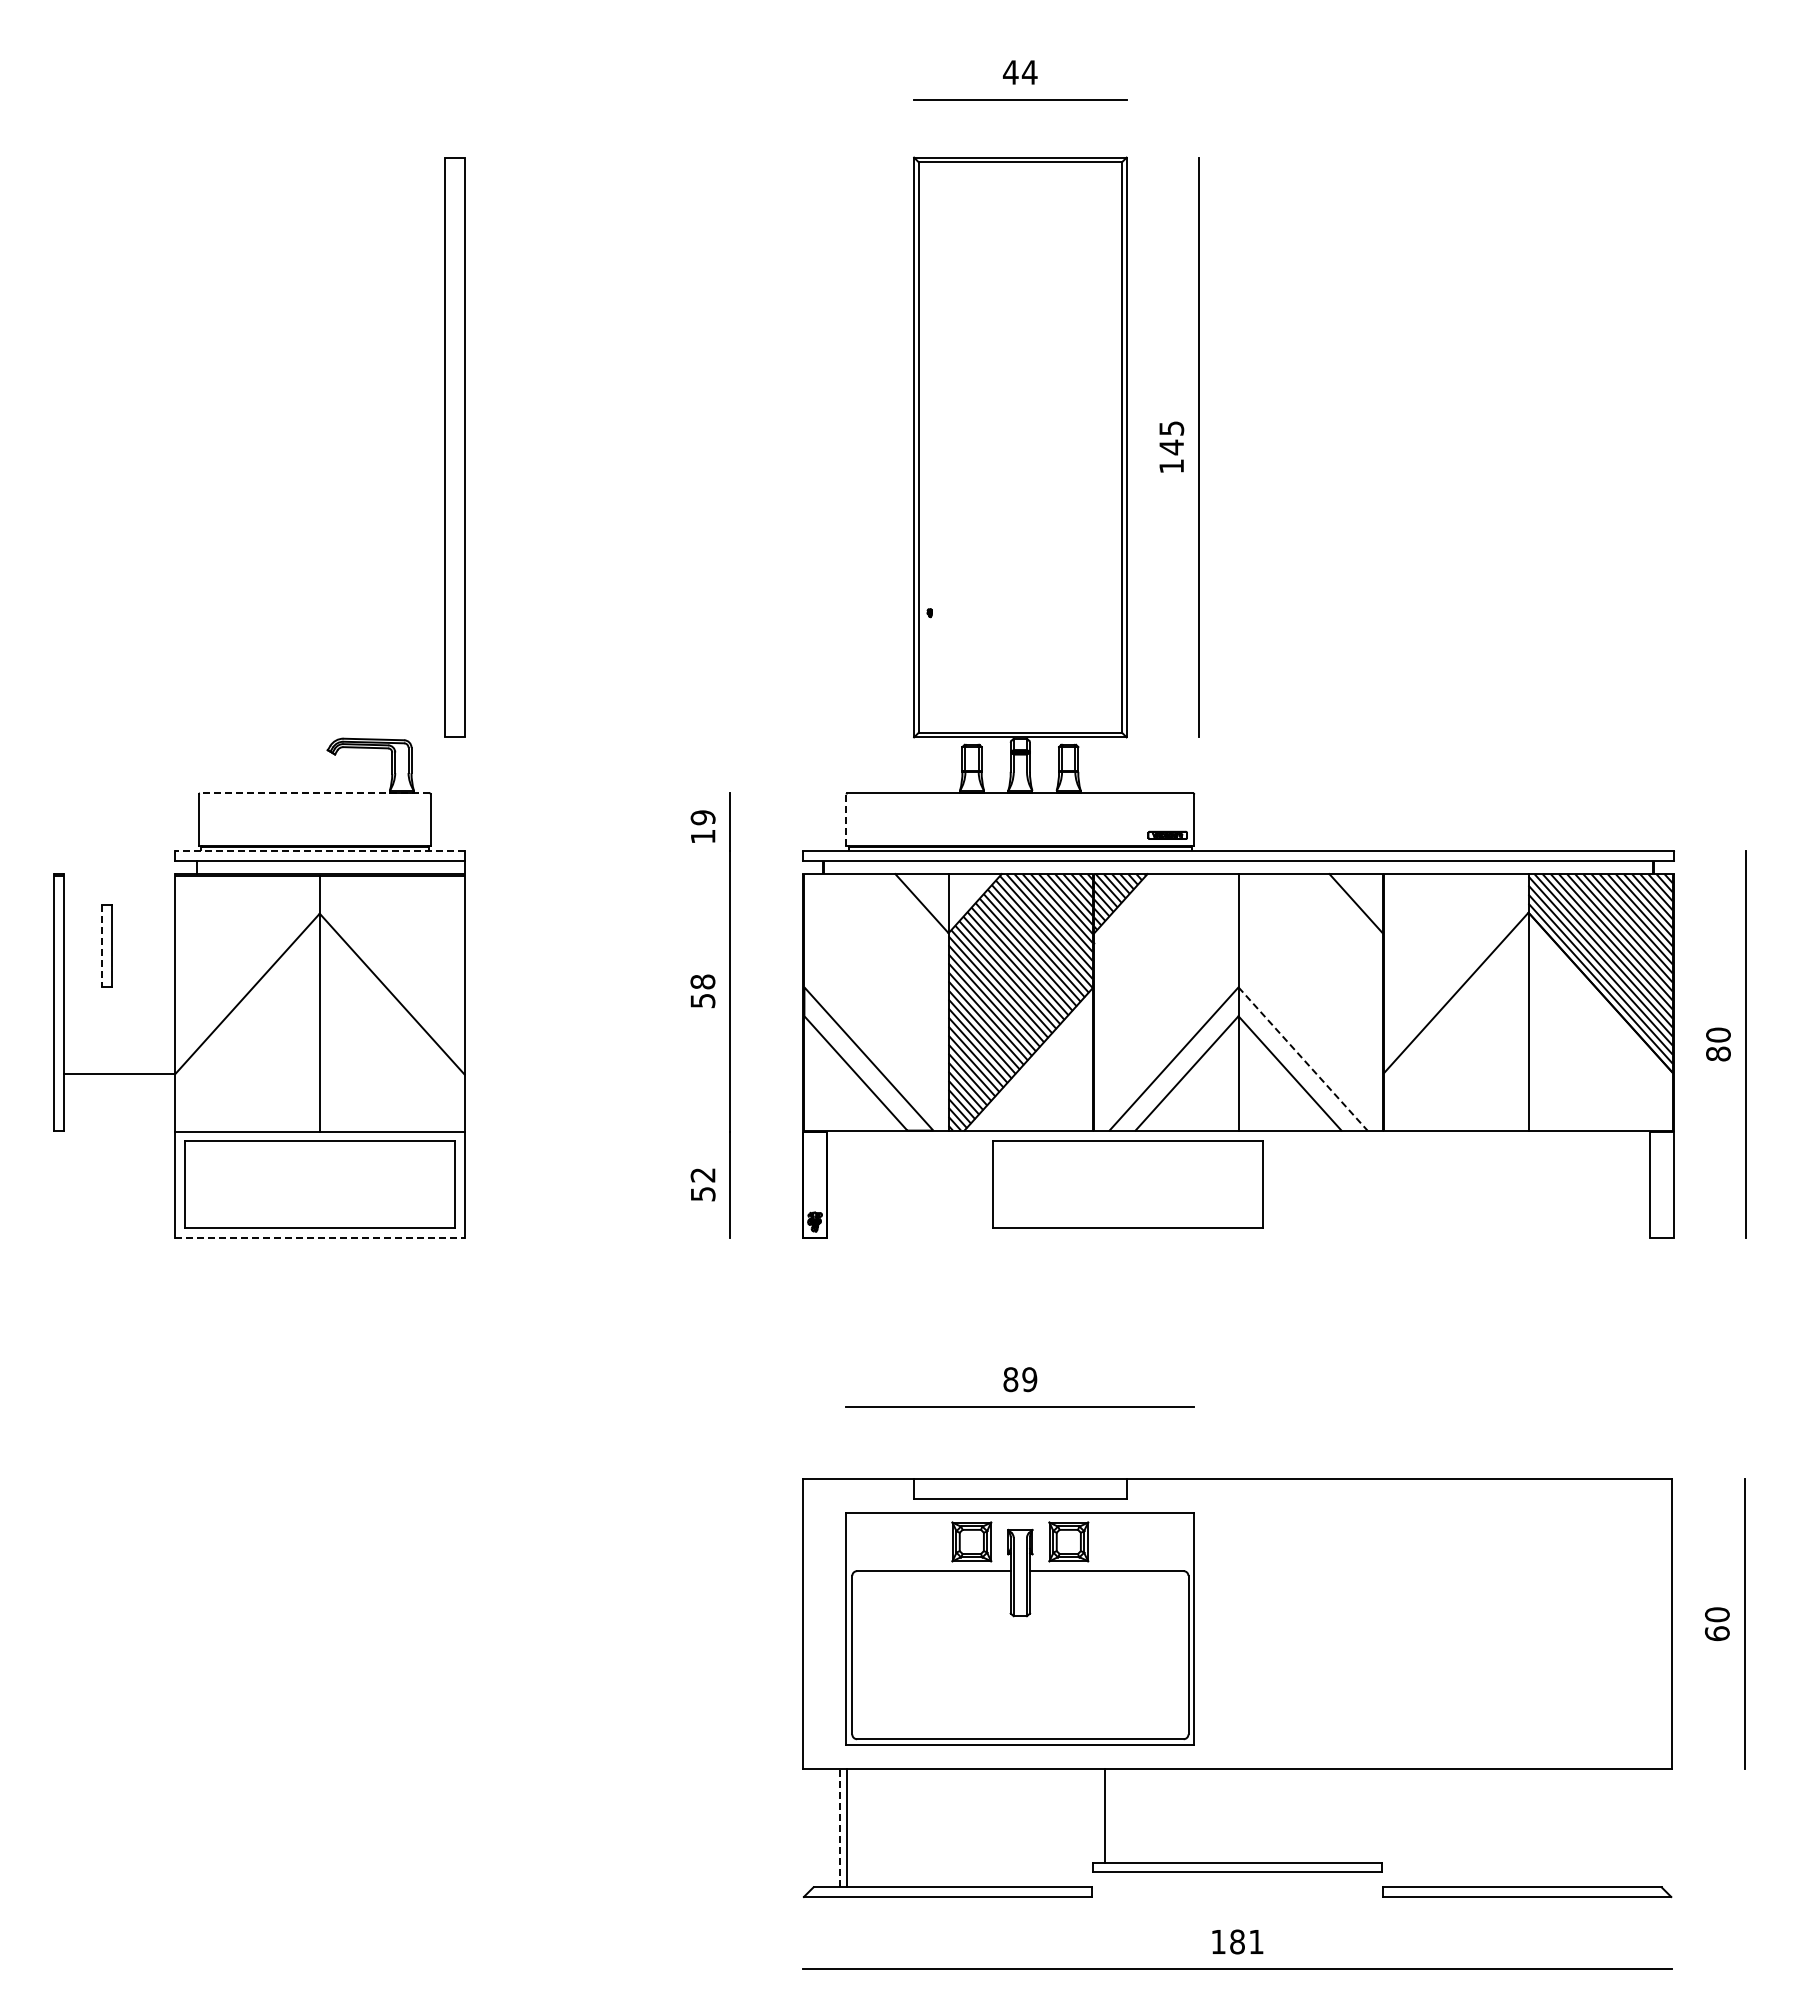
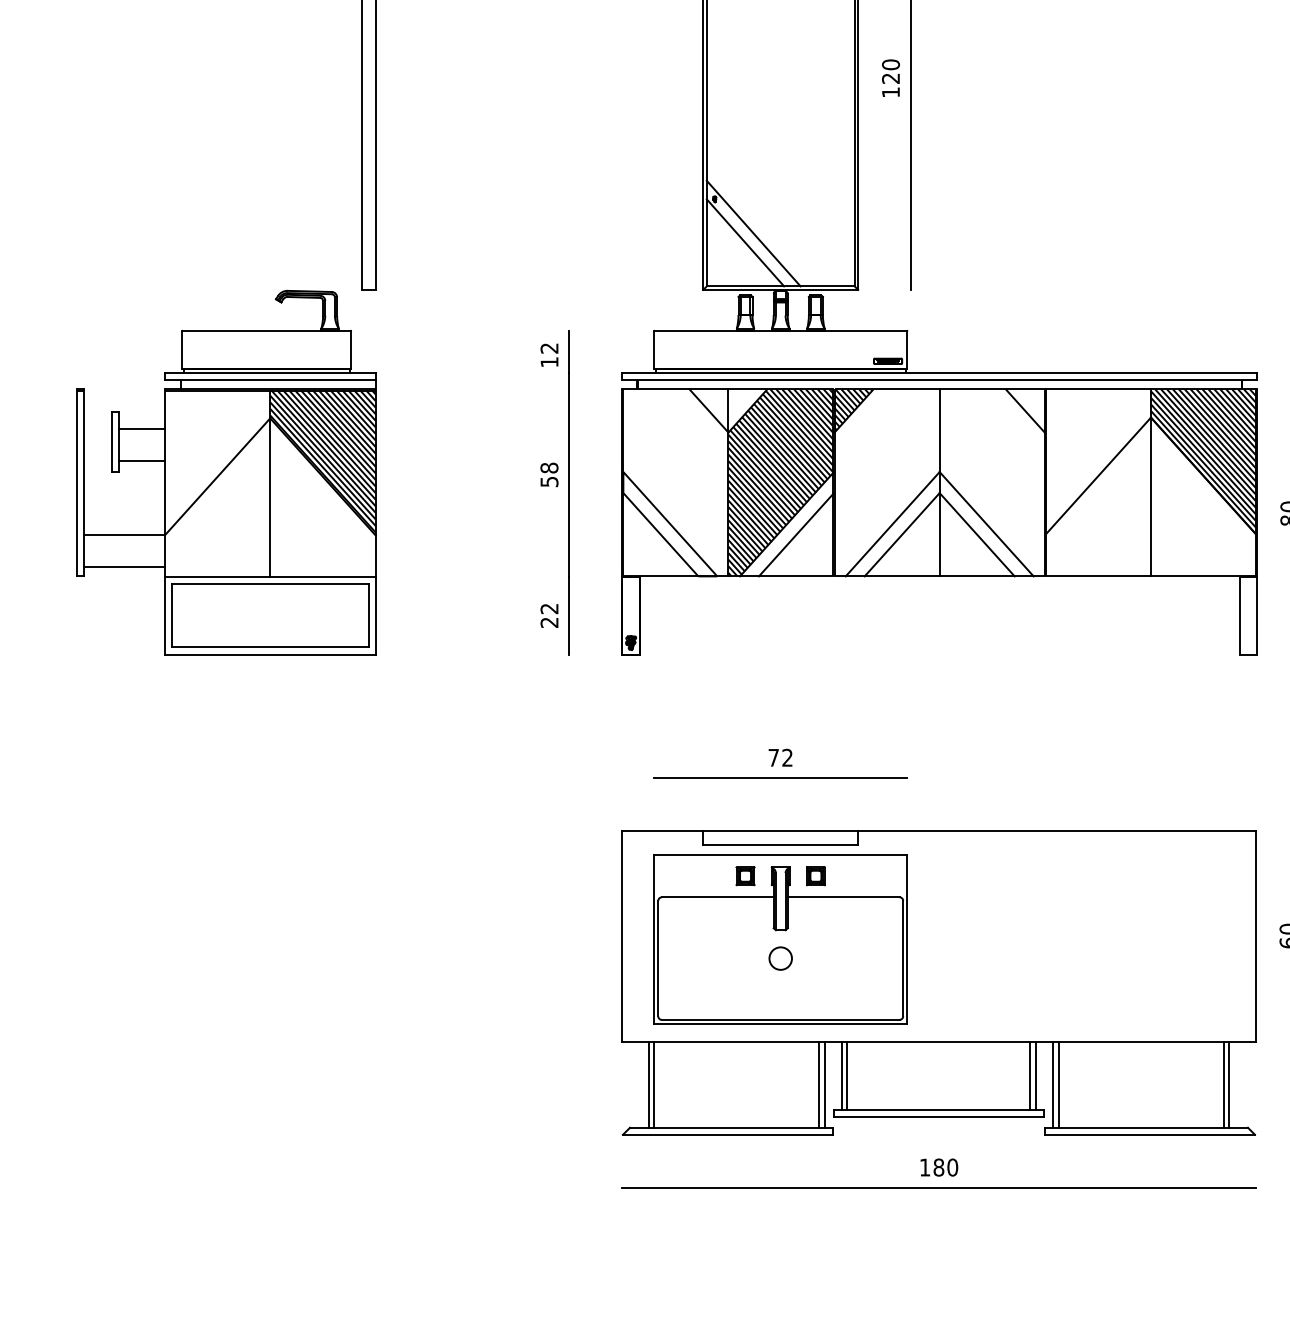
text: (1171, 438) -> (890, 72), 145 -> 120
line: (982, 659) -> (753, 233), added
line: (971, 672) -> (745, 242), added
line: (314, 793) -> (266, 330), dashed -> solid
text: (702, 817) -> (549, 348), 19 -> 12
line: (846, 820) -> (654, 350), dashed -> solid
line: (319, 851) -> (270, 373), dashed -> solid
line: (143, 928) -> (141, 429), added
line: (102, 946) -> (111, 442), dashed -> solid
line: (143, 972) -> (141, 461), added
hatch: (391, 972) -> (322, 461), added
line: (1303, 1059) -> (987, 524), dashed -> solid
line: (1041, 1073) -> (796, 534), added
line: (118, 1117) -> (123, 566), added
part: (1127, 1184) -> (858, 615), removed
text: (702, 1194) -> (549, 622), 52 -> 22
line: (319, 1237) -> (270, 654), dashed -> solid
text: (1020, 1379) -> (780, 757), 89 -> 72
part: (972, 1542) -> (745, 876), size x0.62
part: (1068, 1542) -> (815, 876), size x0.62
circle: (1020, 1654) -> (780, 958), added
line: (1111, 1815) -> (847, 1075), added
line: (1363, 1815) -> (1030, 1075), added
line: (1370, 1815) -> (1035, 1075), added
line: (839, 1827) -> (648, 1084), dashed -> solid
line: (1073, 1828) -> (819, 1084), added
line: (1080, 1828) -> (824, 1084), added
line: (1394, 1828) -> (1053, 1084), added
line: (1401, 1828) -> (1058, 1084), added
line: (1628, 1828) -> (1223, 1084), added
line: (1635, 1828) -> (1228, 1084), added
text: (1256, 1941) -> (952, 1167), 181 -> 180

